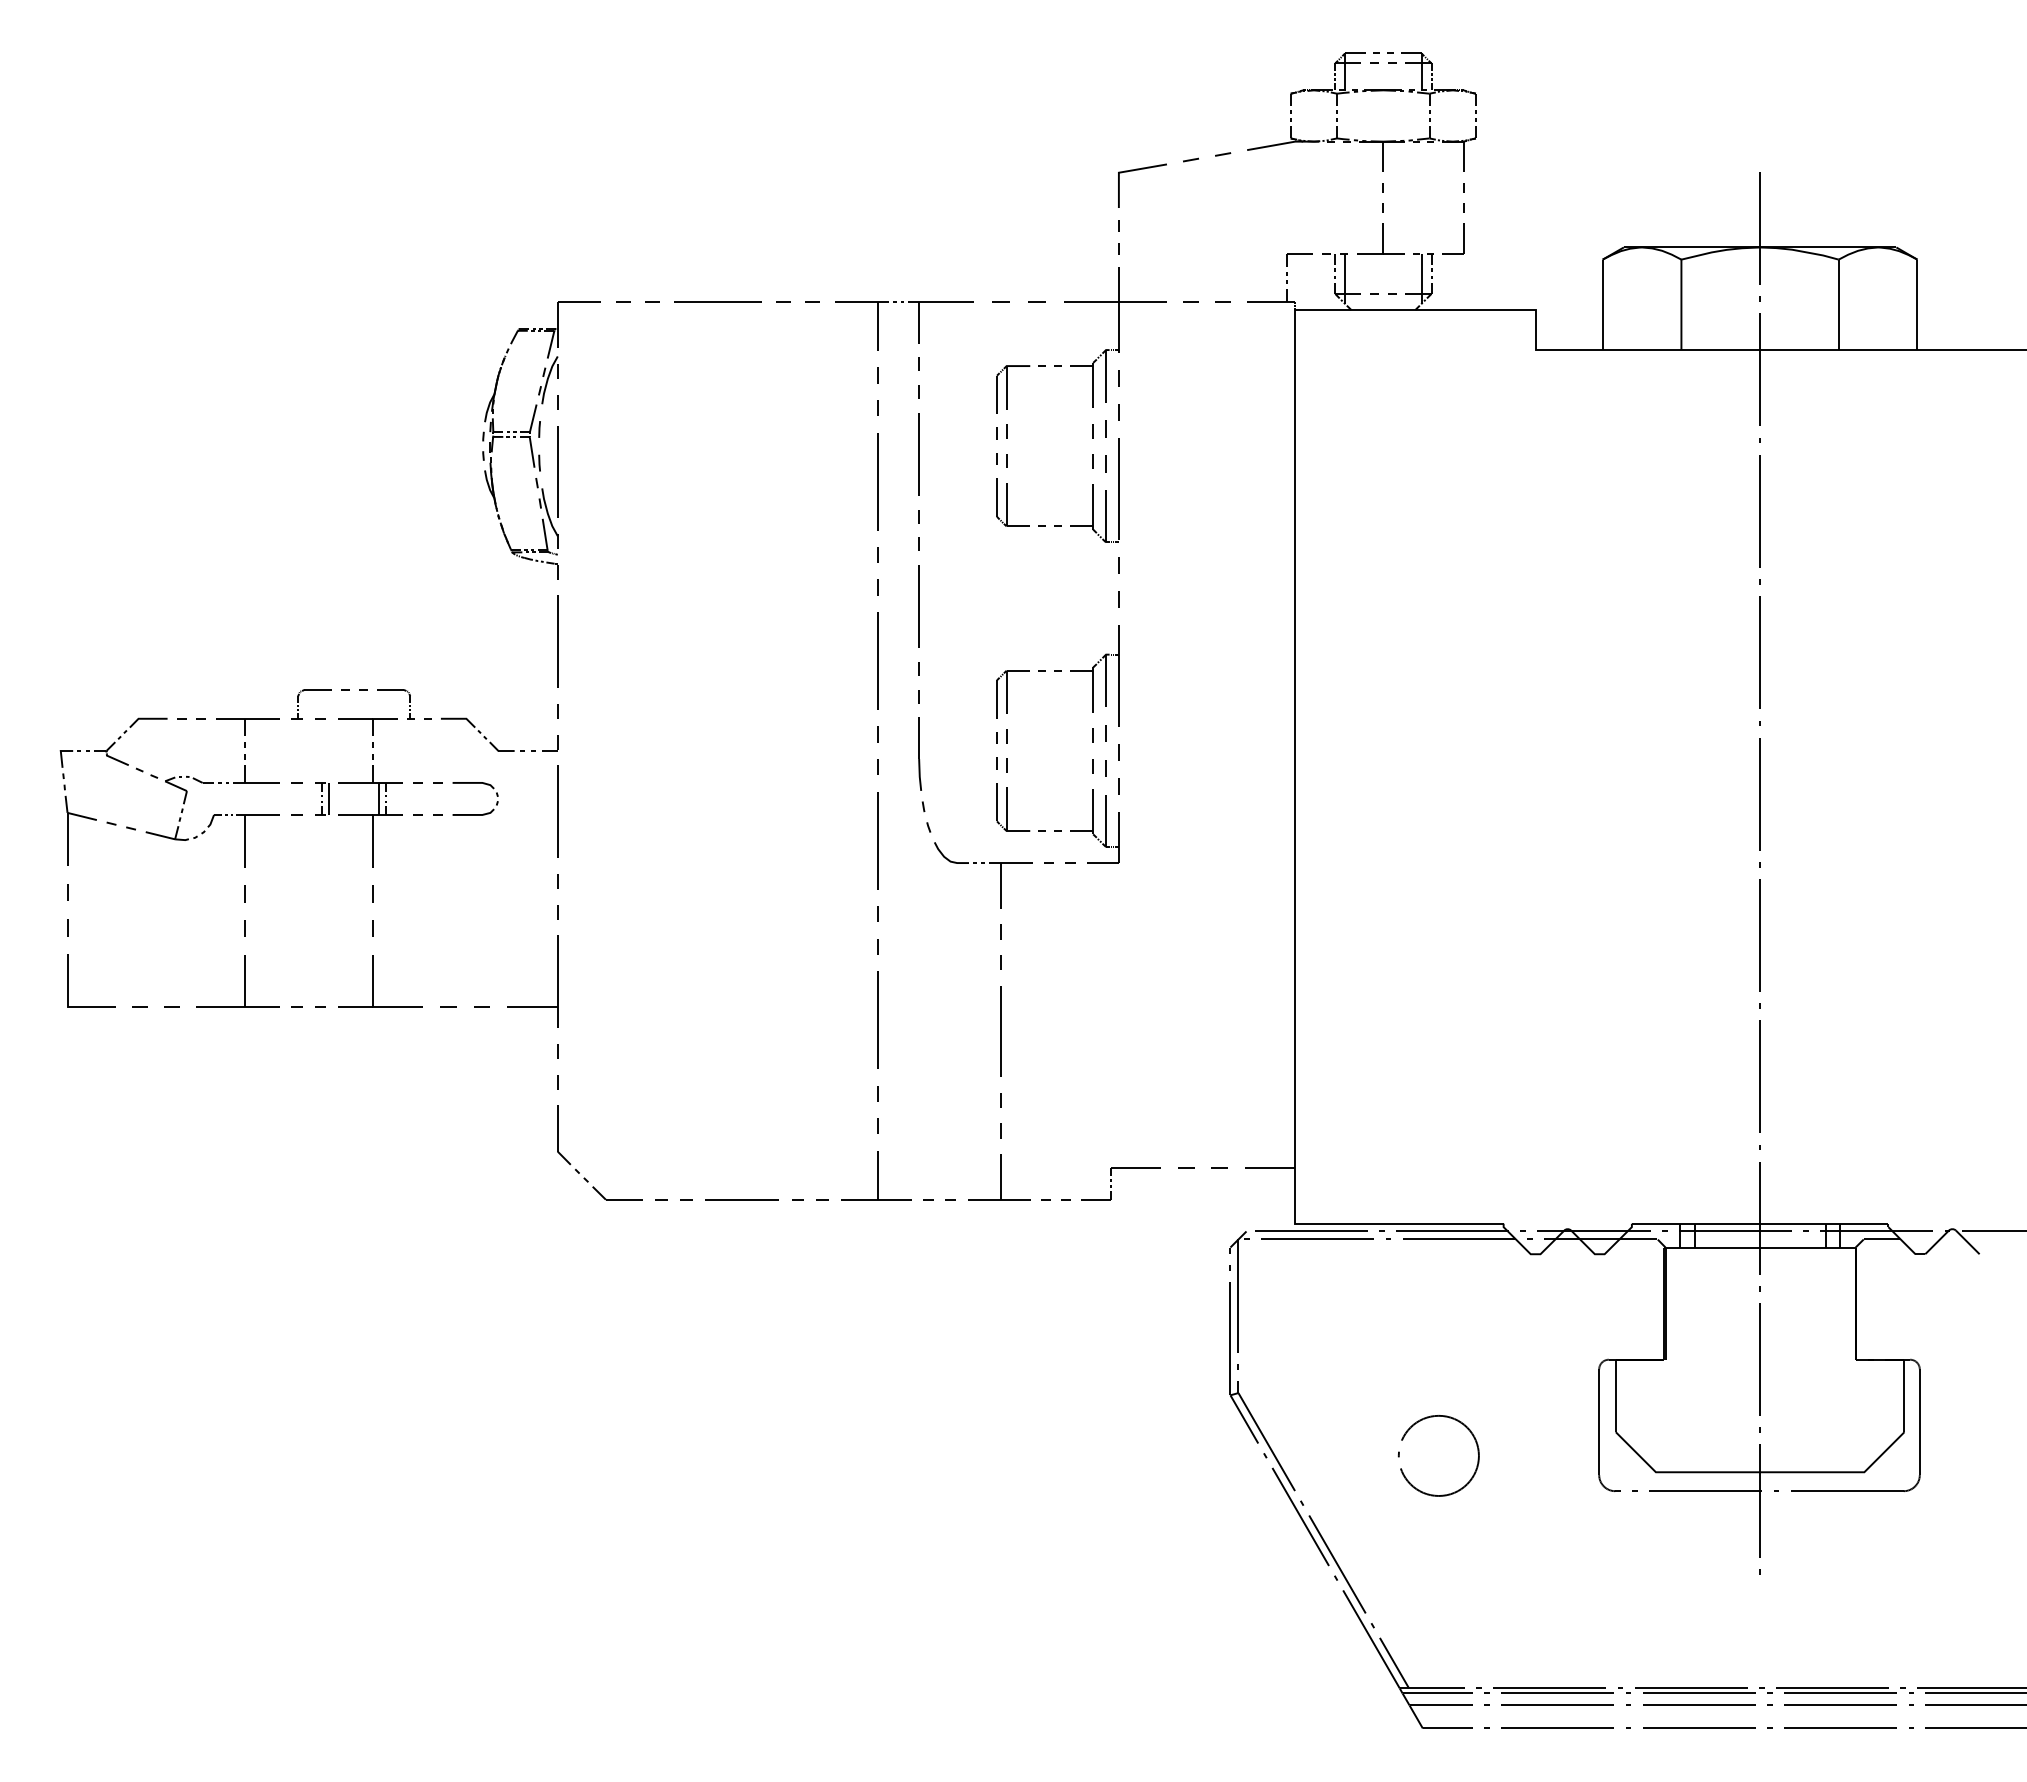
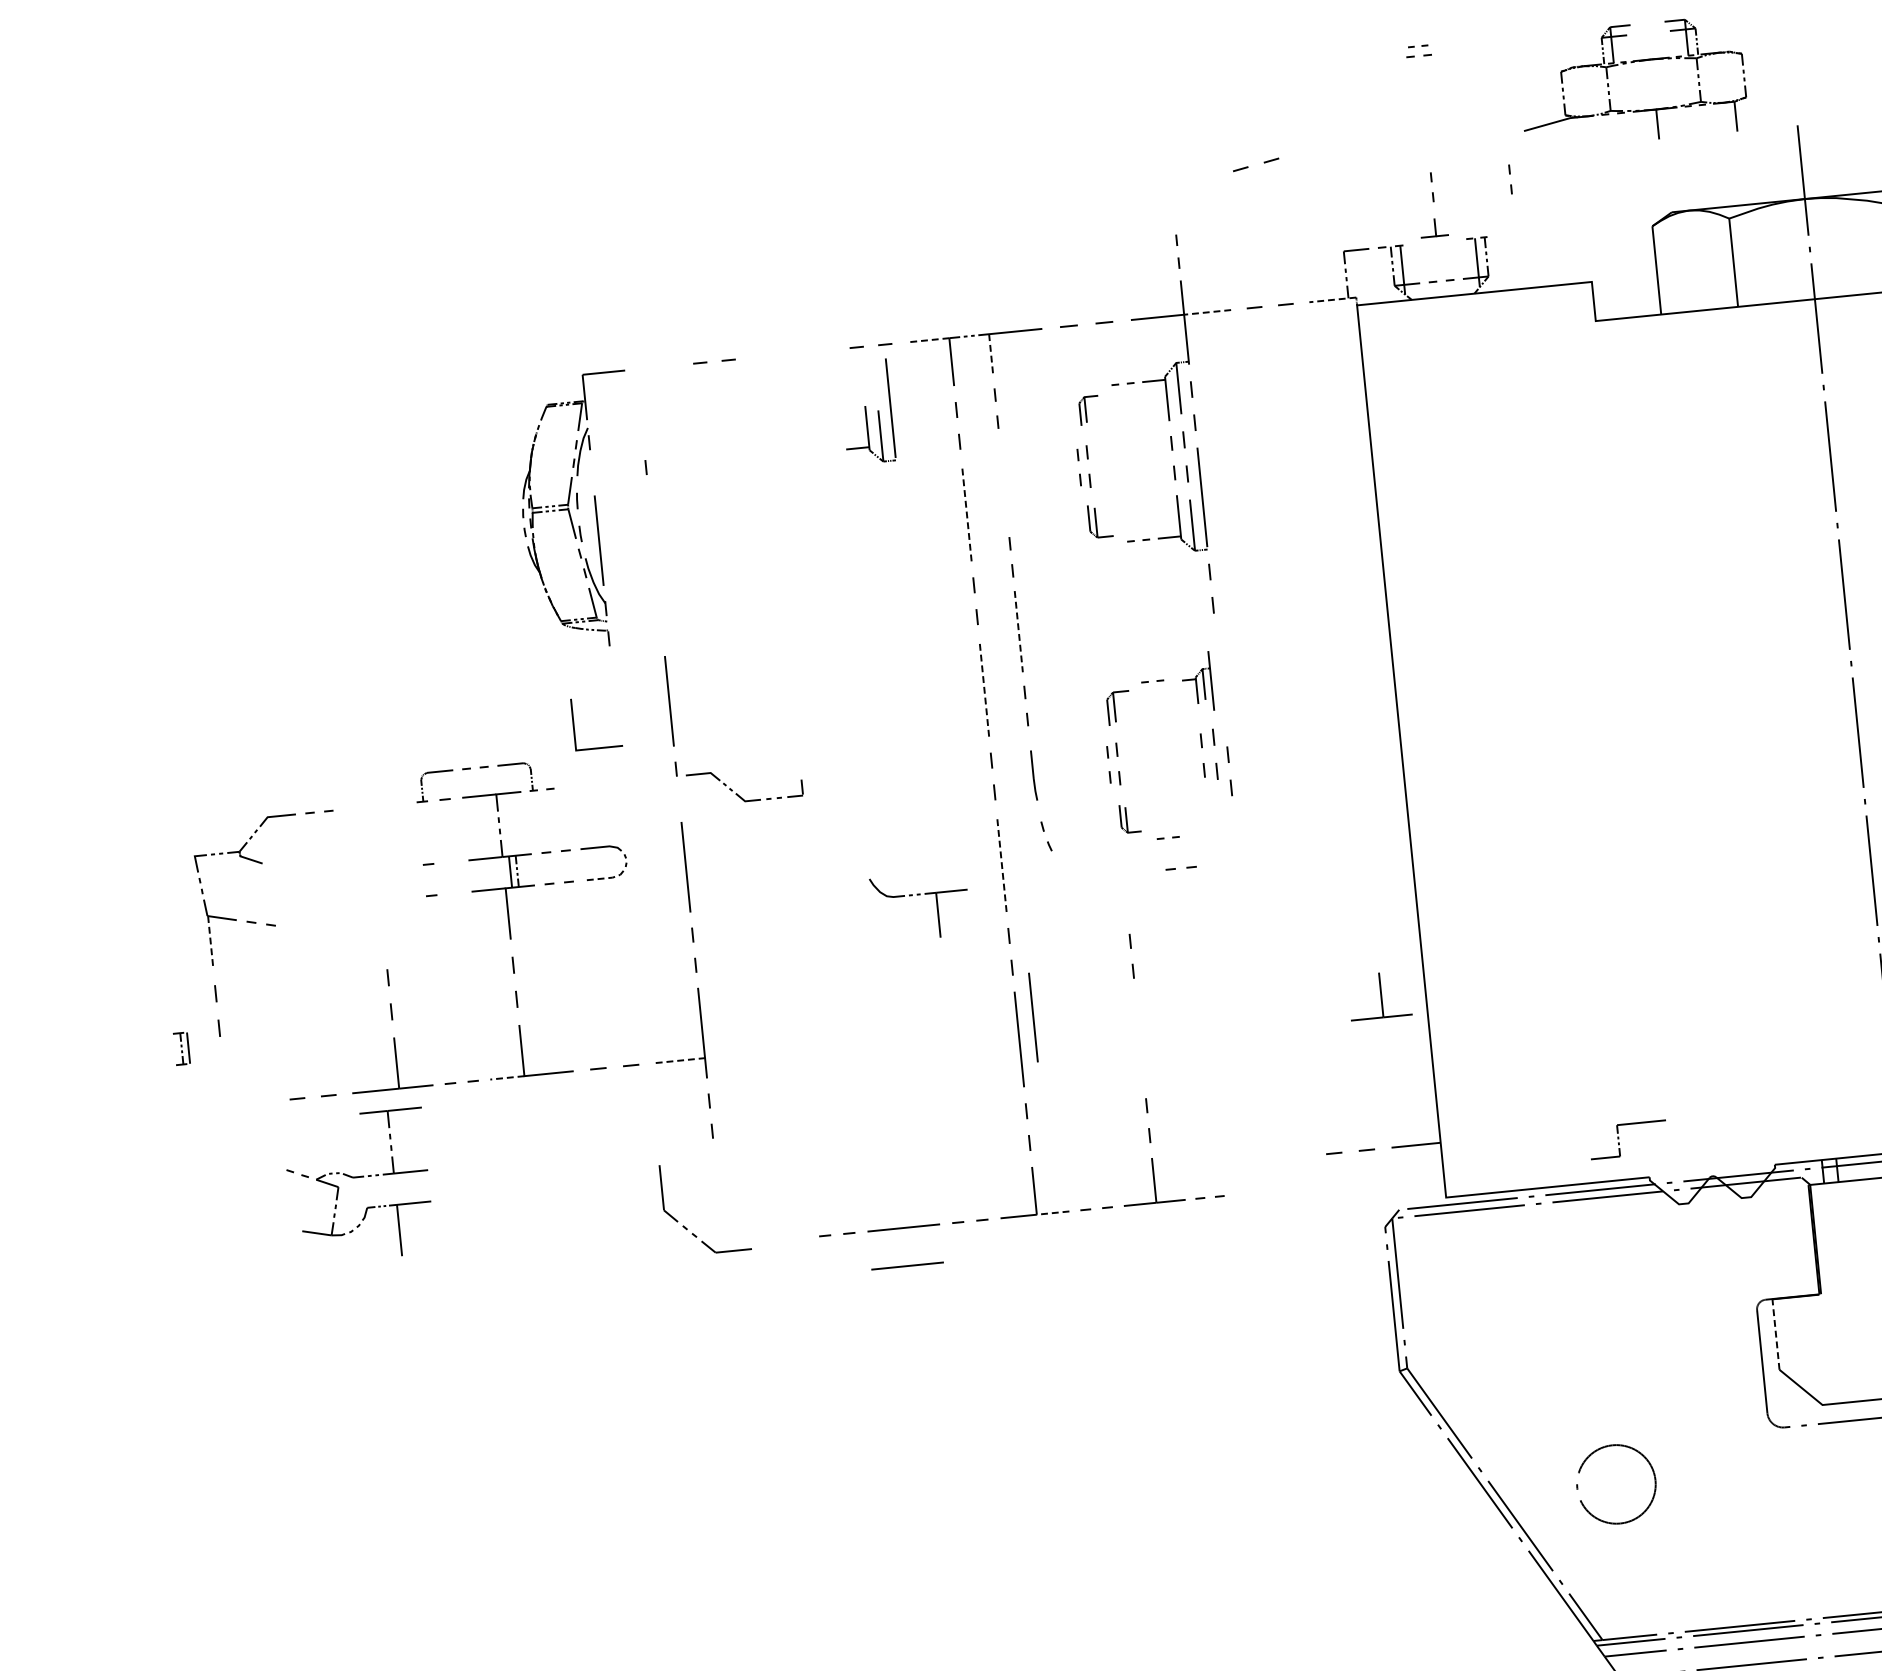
part: (1357, 92) -> (1626, 64), moved
line: (1139, 170) -> (1191, 184), removed
part: (1380, 238) -> (1433, 227), size x0.6
part: (1463, 238) -> (1514, 219), removed
line: (717, 301) -> (792, 353), removed
line: (856, 301) -> (927, 339), solid -> dashed
line: (1142, 301) -> (1207, 311), solid -> dashed
line: (1270, 301) -> (1332, 299), solid -> dashed
line: (919, 322) -> (991, 354), solid -> dashed
part: (787, 368) -> (867, 412), added
part: (1013, 389) -> (1089, 410), size x0.6
part: (541, 440) -> (580, 511), moved
line: (918, 454) -> (1003, 483), removed
line: (878, 481) -> (966, 513), solid -> dashed
part: (1012, 502) -> (1099, 520), size x0.7
line: (919, 606) -> (1019, 631), solid -> dashed
line: (878, 661) -> (984, 689), solid -> dashed
part: (1094, 675) -> (1196, 681), size x0.6
part: (1012, 694) -> (1118, 708), size x0.7
part: (491, 742) -> (737, 793), moved
part: (919, 753) -> (1033, 775), size x0.7
part: (207, 783) -> (357, 1177), moved
part: (322, 798) -> (182, 1048), moved
part: (1013, 807) -> (1130, 818), size x0.6
line: (475, 814) -> (605, 877), solid -> dashed
part: (1094, 826) -> (1211, 829), removed
line: (68, 839) -> (210, 941), solid -> dashed
line: (878, 840) -> (1001, 863), solid -> dashed
part: (983, 863) -> (919, 894), moved
line: (68, 980) -> (573, 724), moved
line: (354, 1007) -> (506, 1078), solid -> dashed
line: (533, 1007) -> (681, 1060), solid -> dashed
part: (1248, 1012) -> (1379, 995), added
line: (1000, 1031) -> (1033, 1017), moved
part: (579, 1172) -> (687, 1228), moved
part: (1111, 1181) -> (1619, 1138), moved
line: (895, 1199) -> (1053, 1212), solid -> dashed
line: (741, 1238) -> (906, 1265), added
line: (1615, 1395) -> (1775, 1334), solid -> dashed
part: (1411, 1428) -> (1587, 1460), moved

